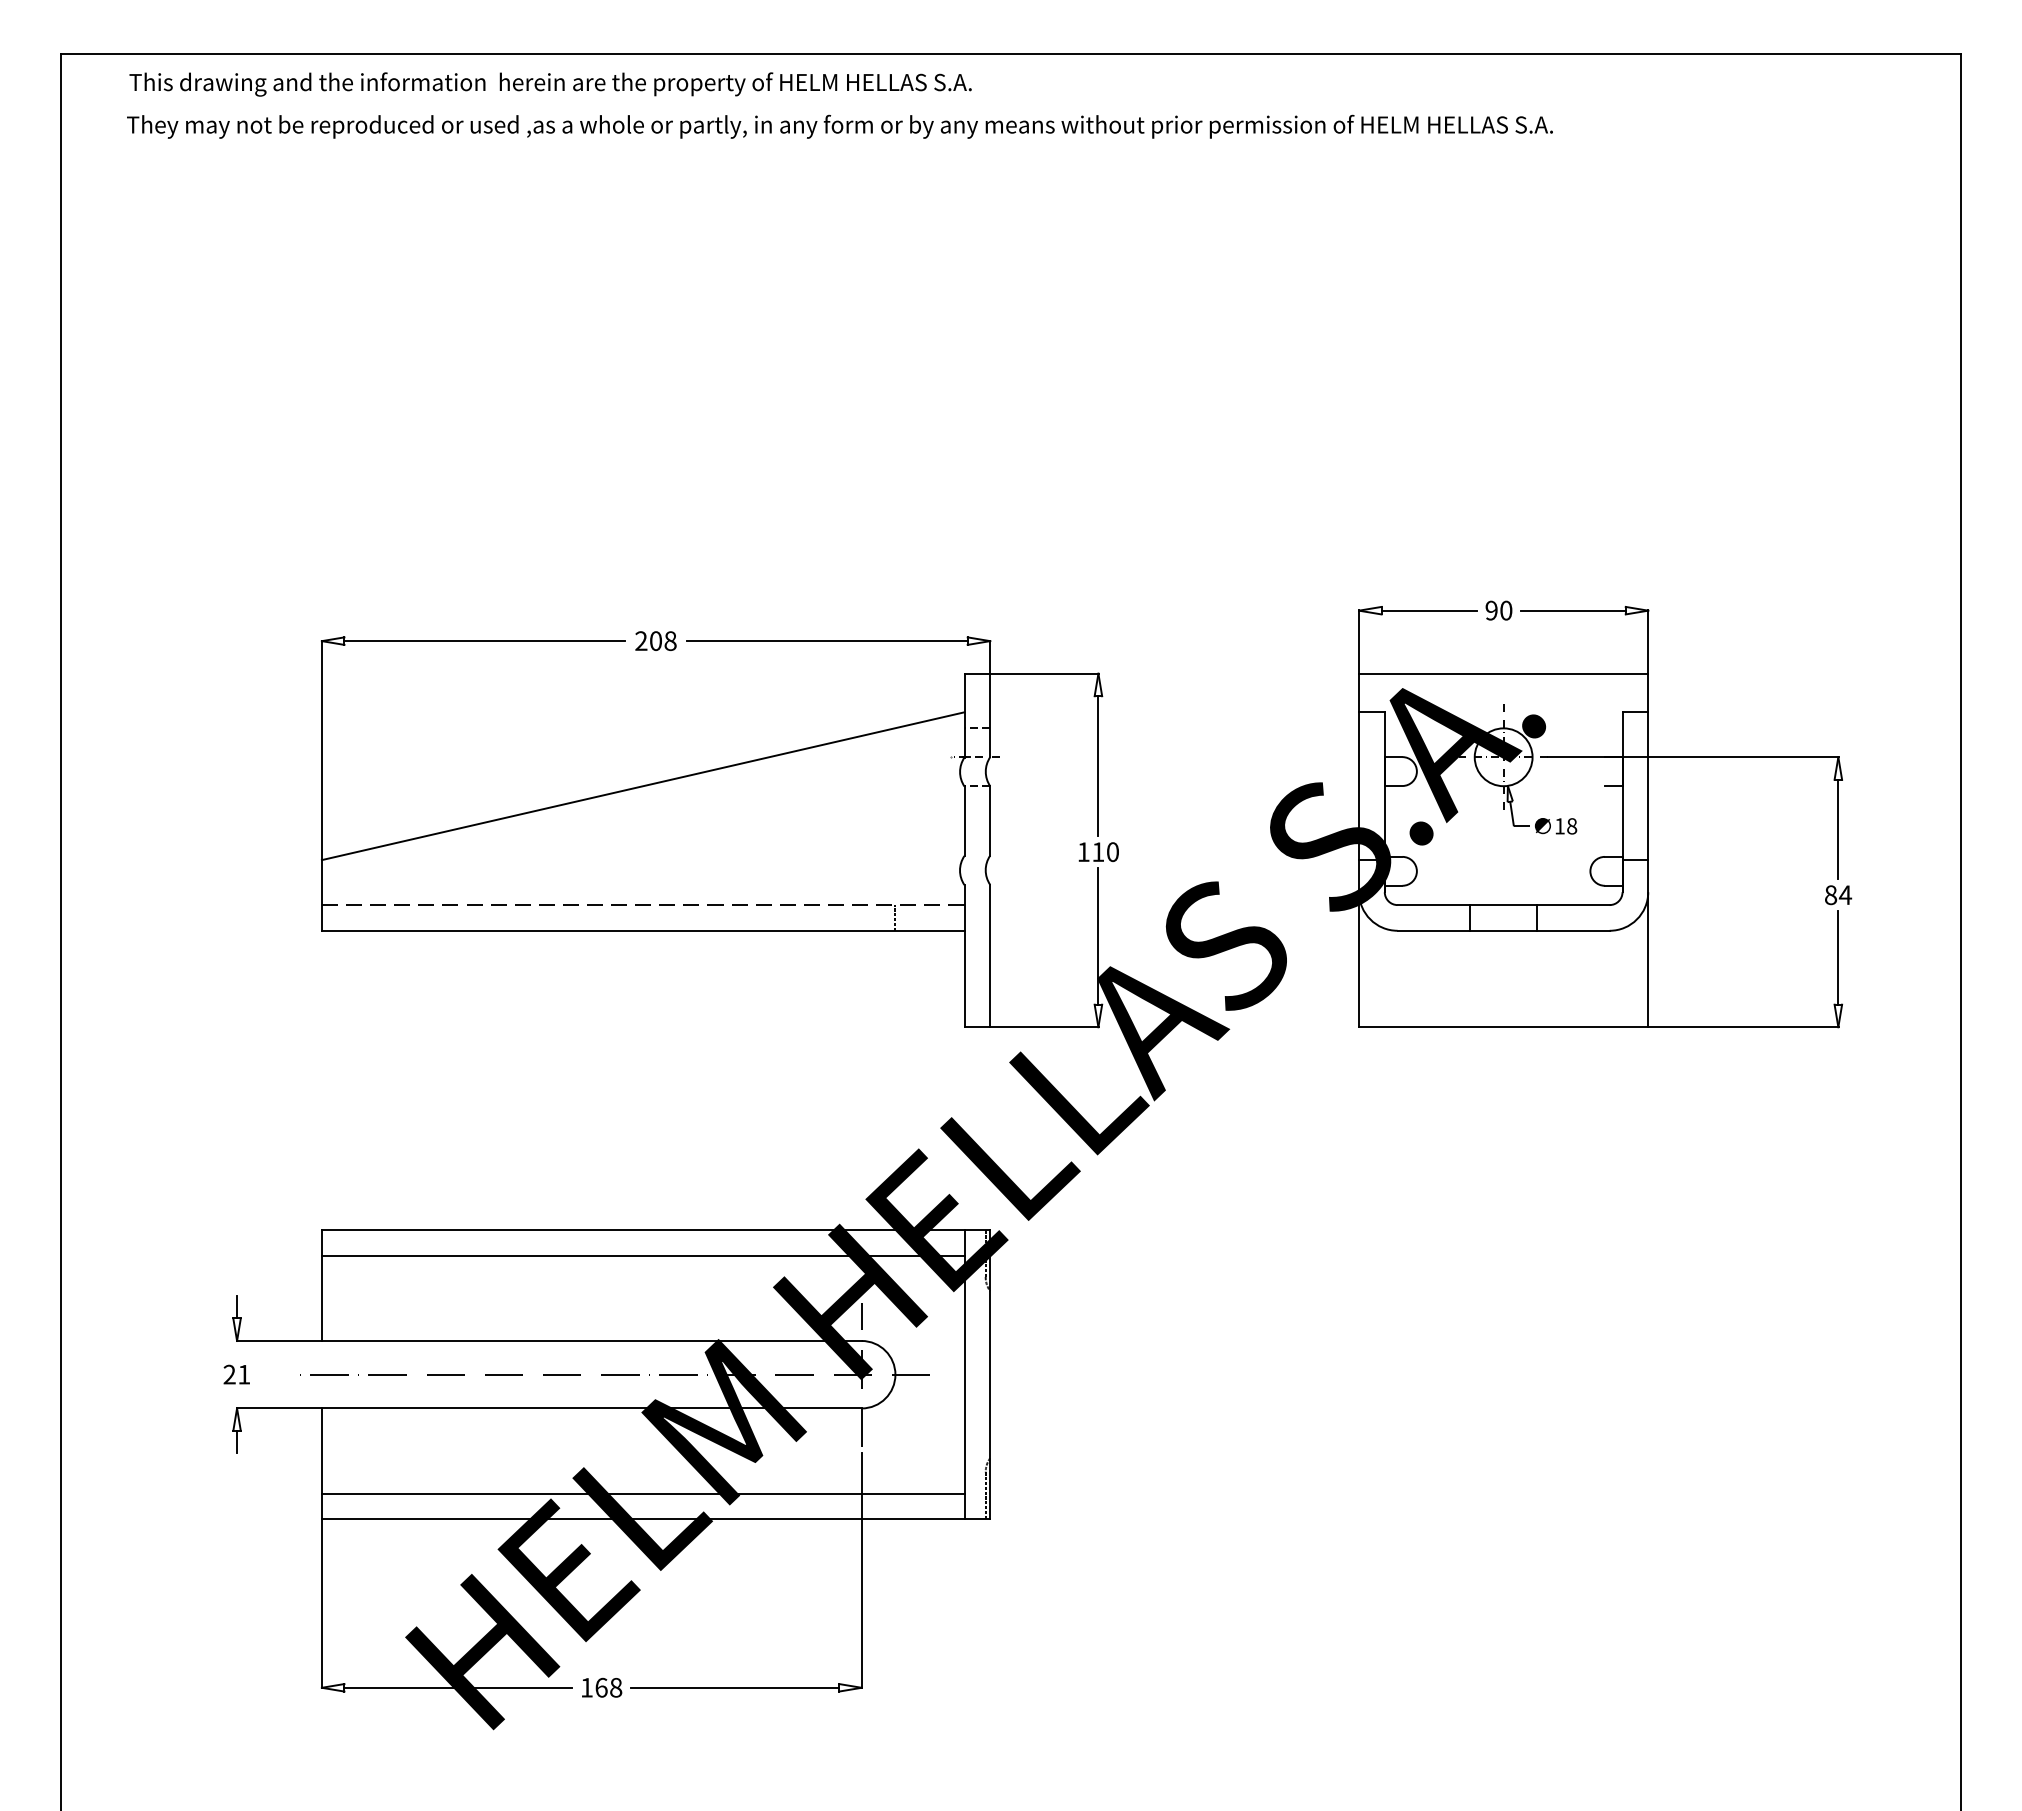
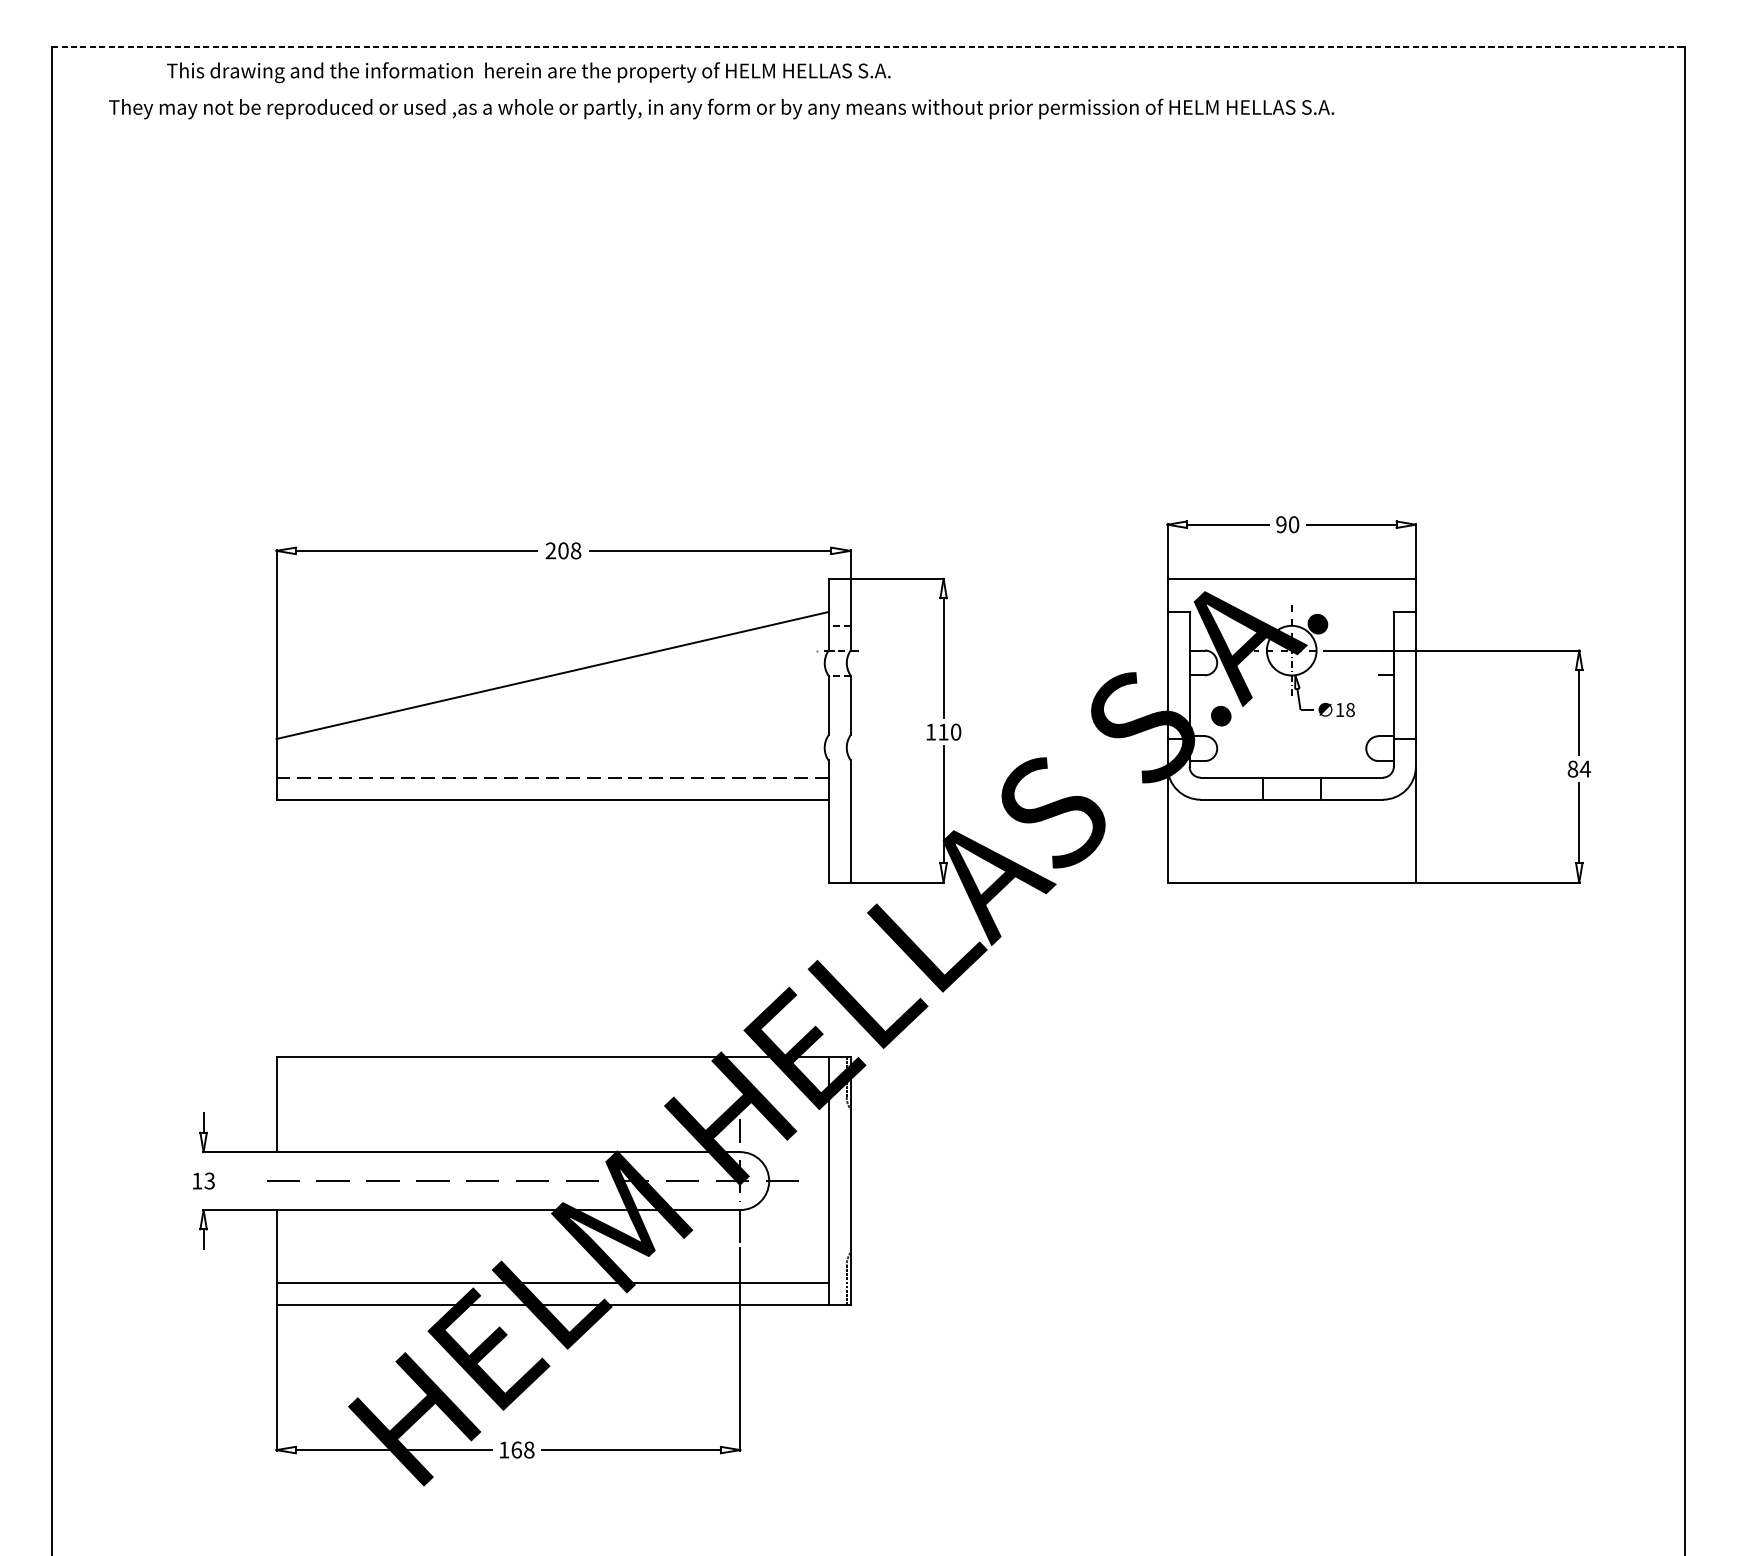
line: (1011, 54) -> (868, 46), solid -> dashed
text: (550, 84) -> (528, 72), moved
line: (895, 917) -> (769, 788), removed
line: (642, 1255) -> (551, 1078), removed
text: (236, 1374) -> (203, 1180), 21 -> 13

